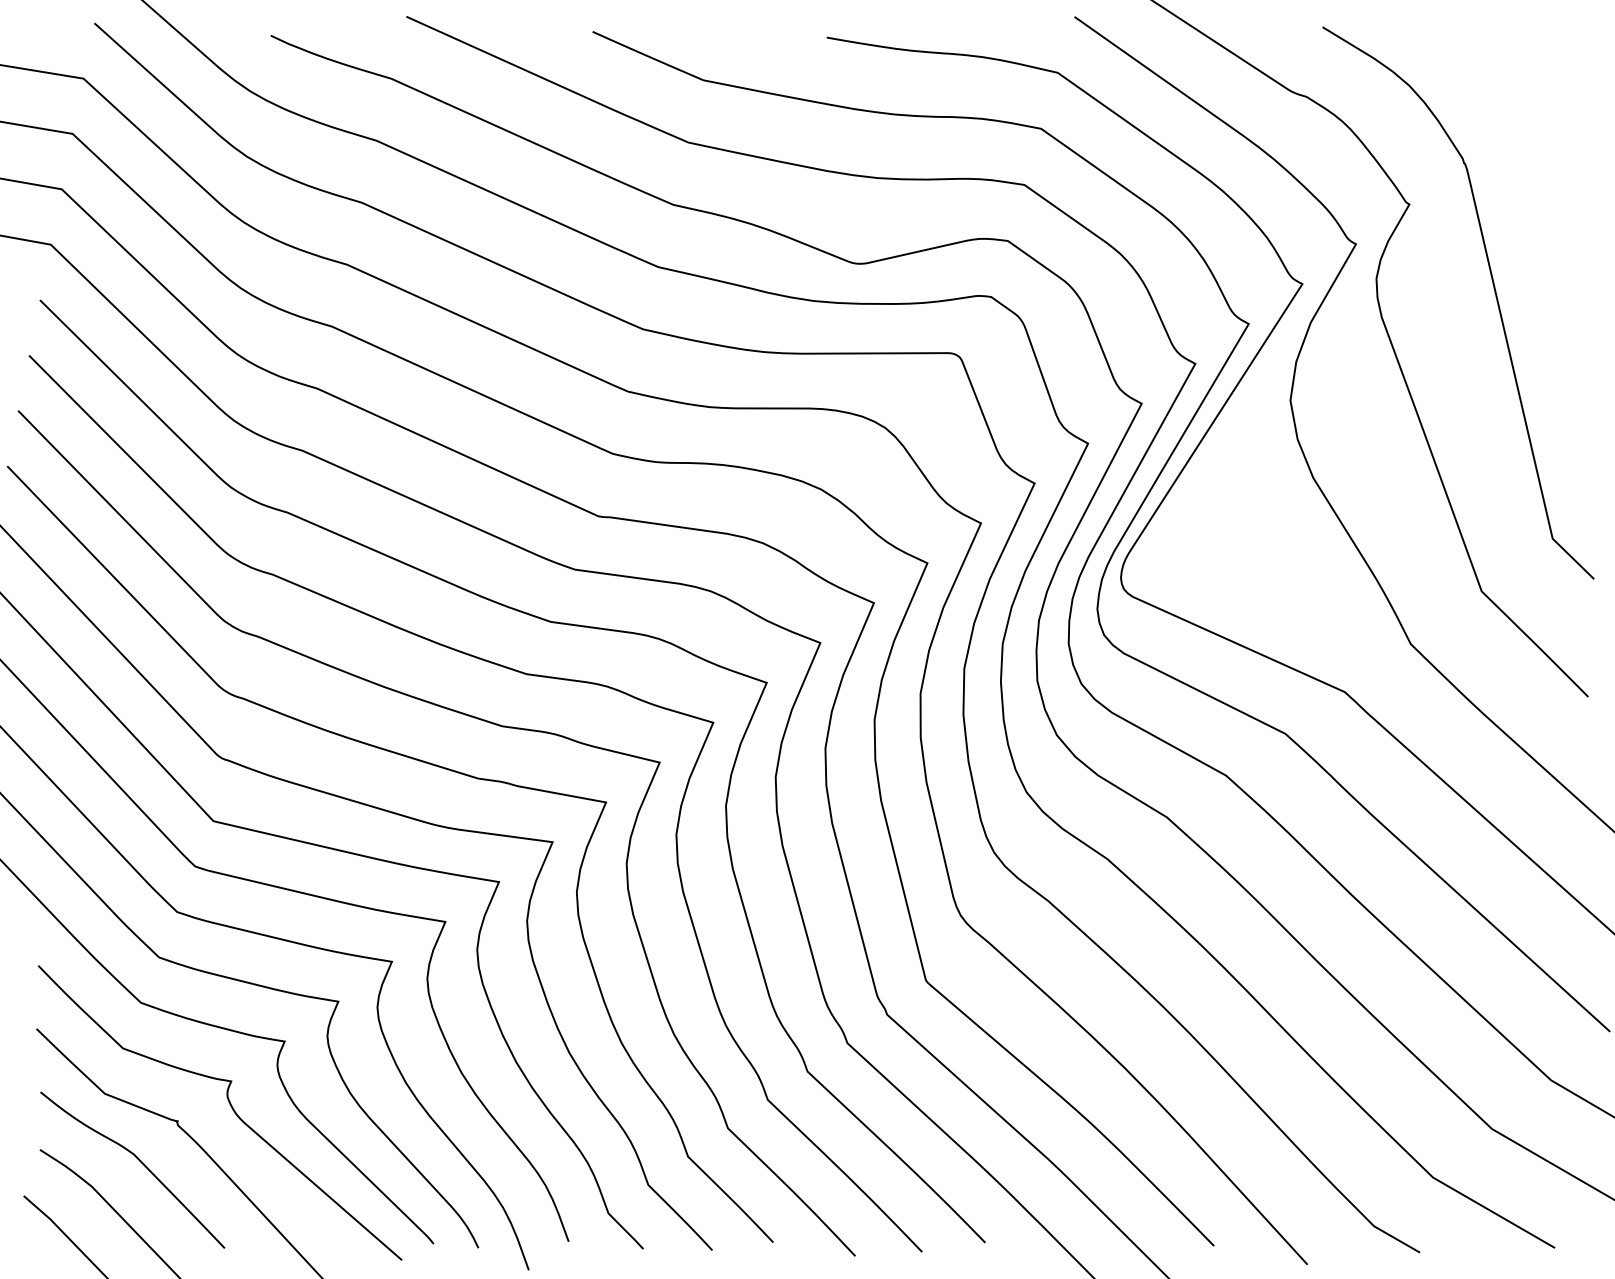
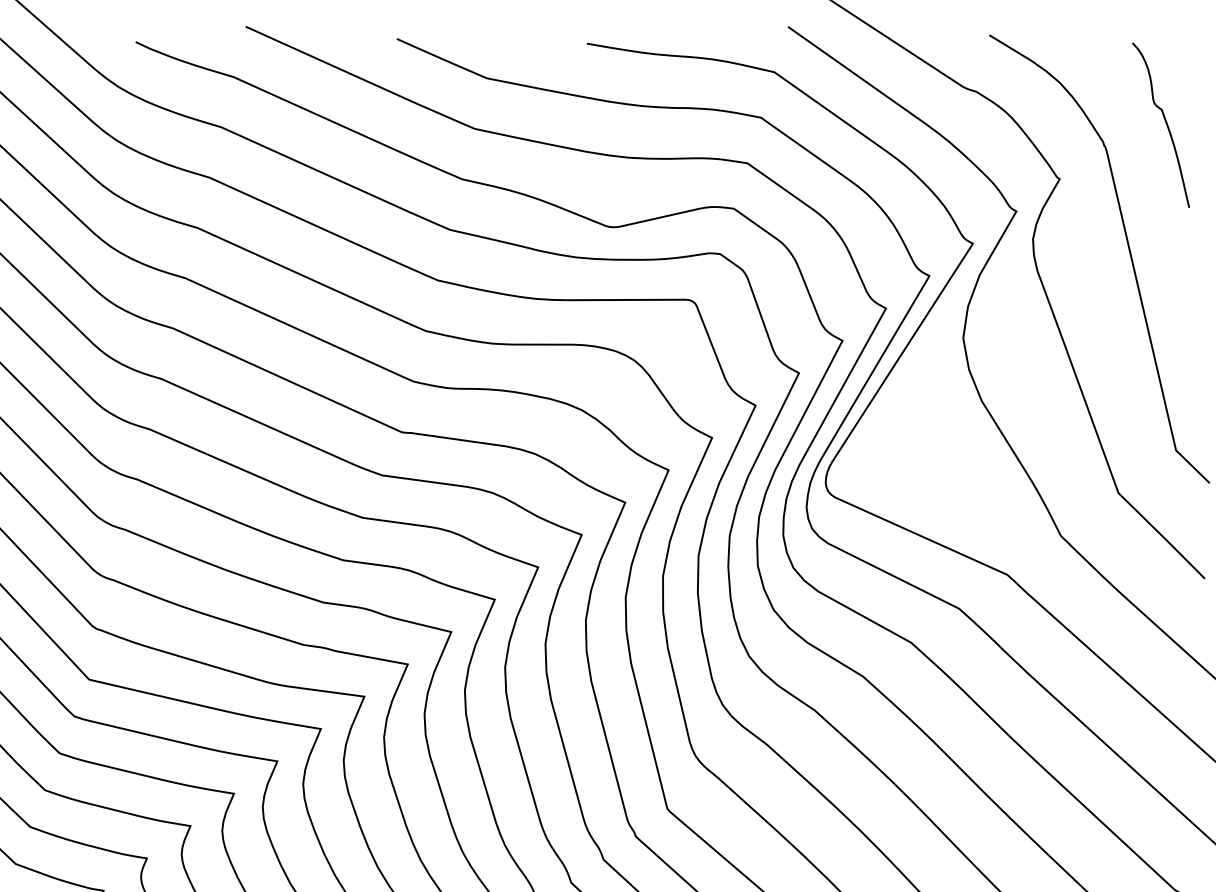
curve: (1539, 134) -> (1165, 122), added

